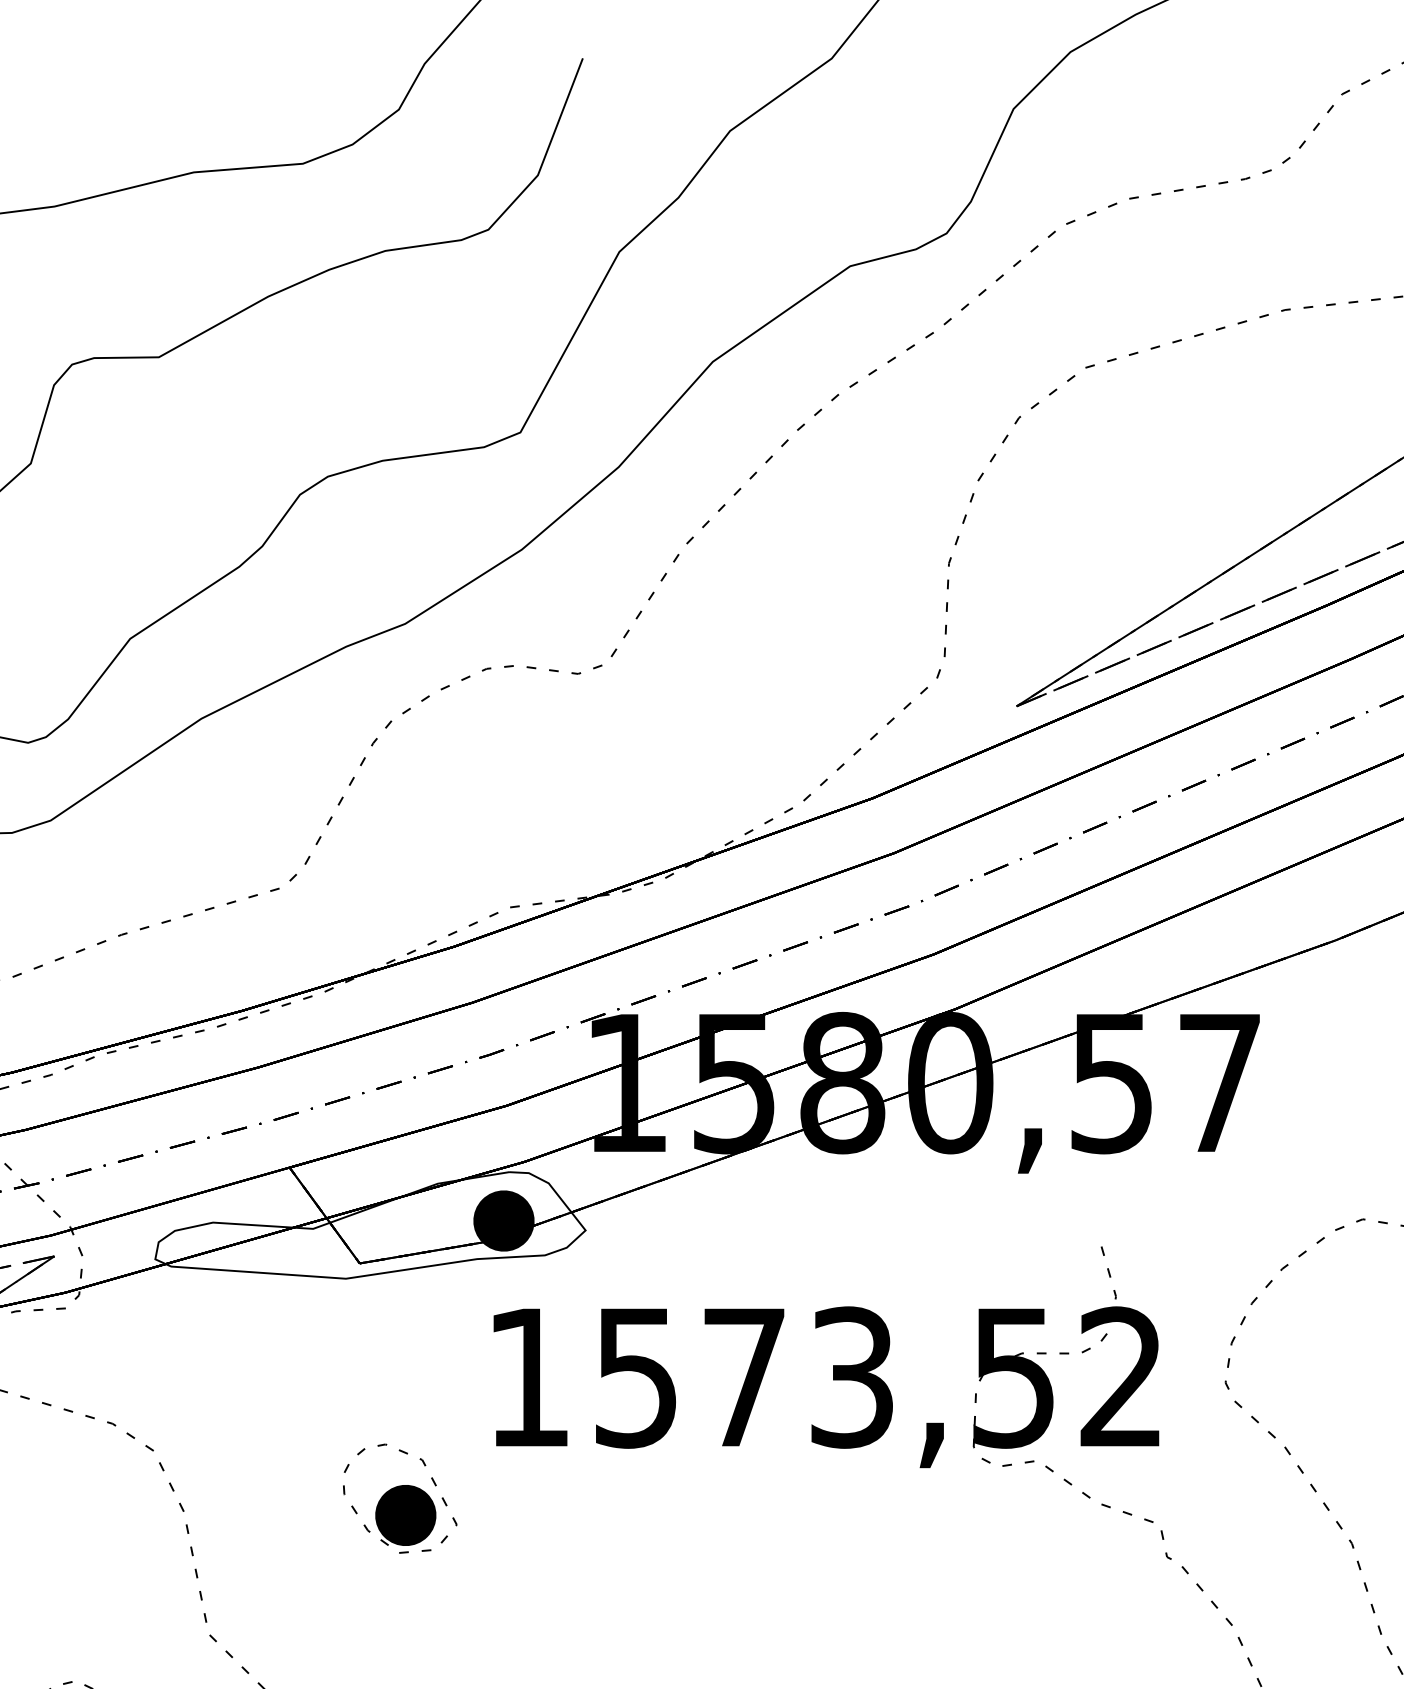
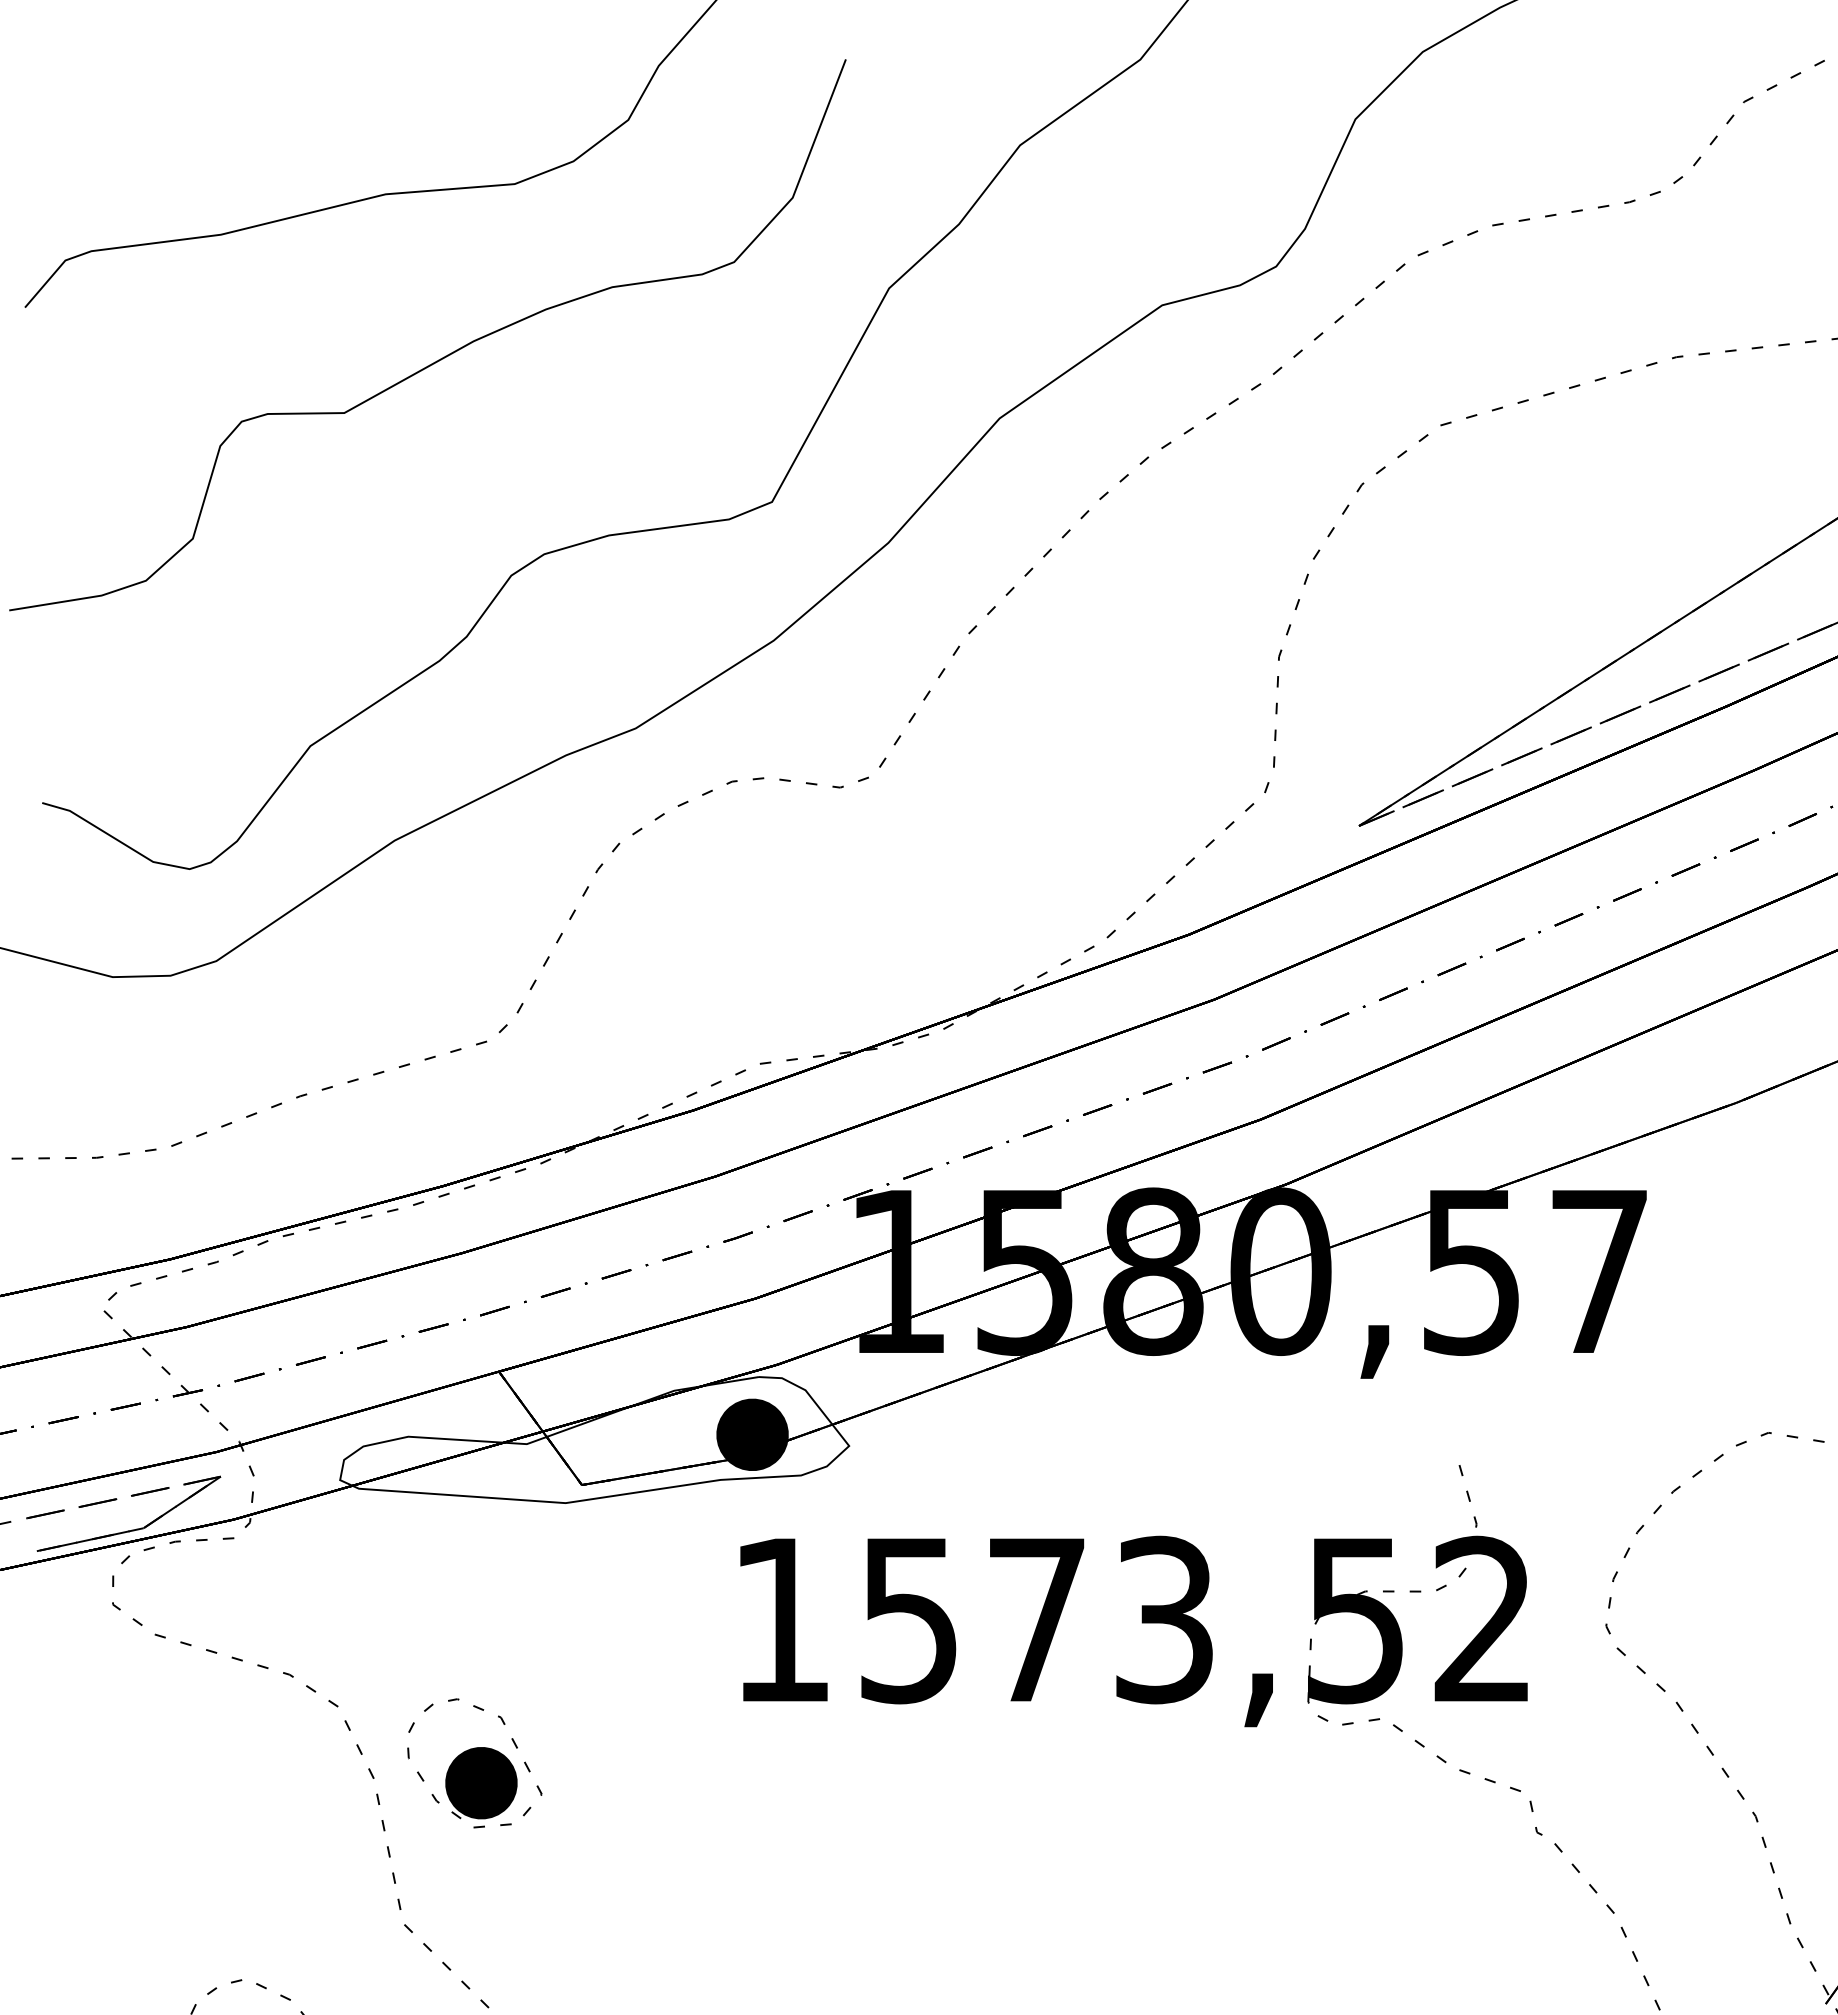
part: (399, 1498) -> (474, 1763), moved

